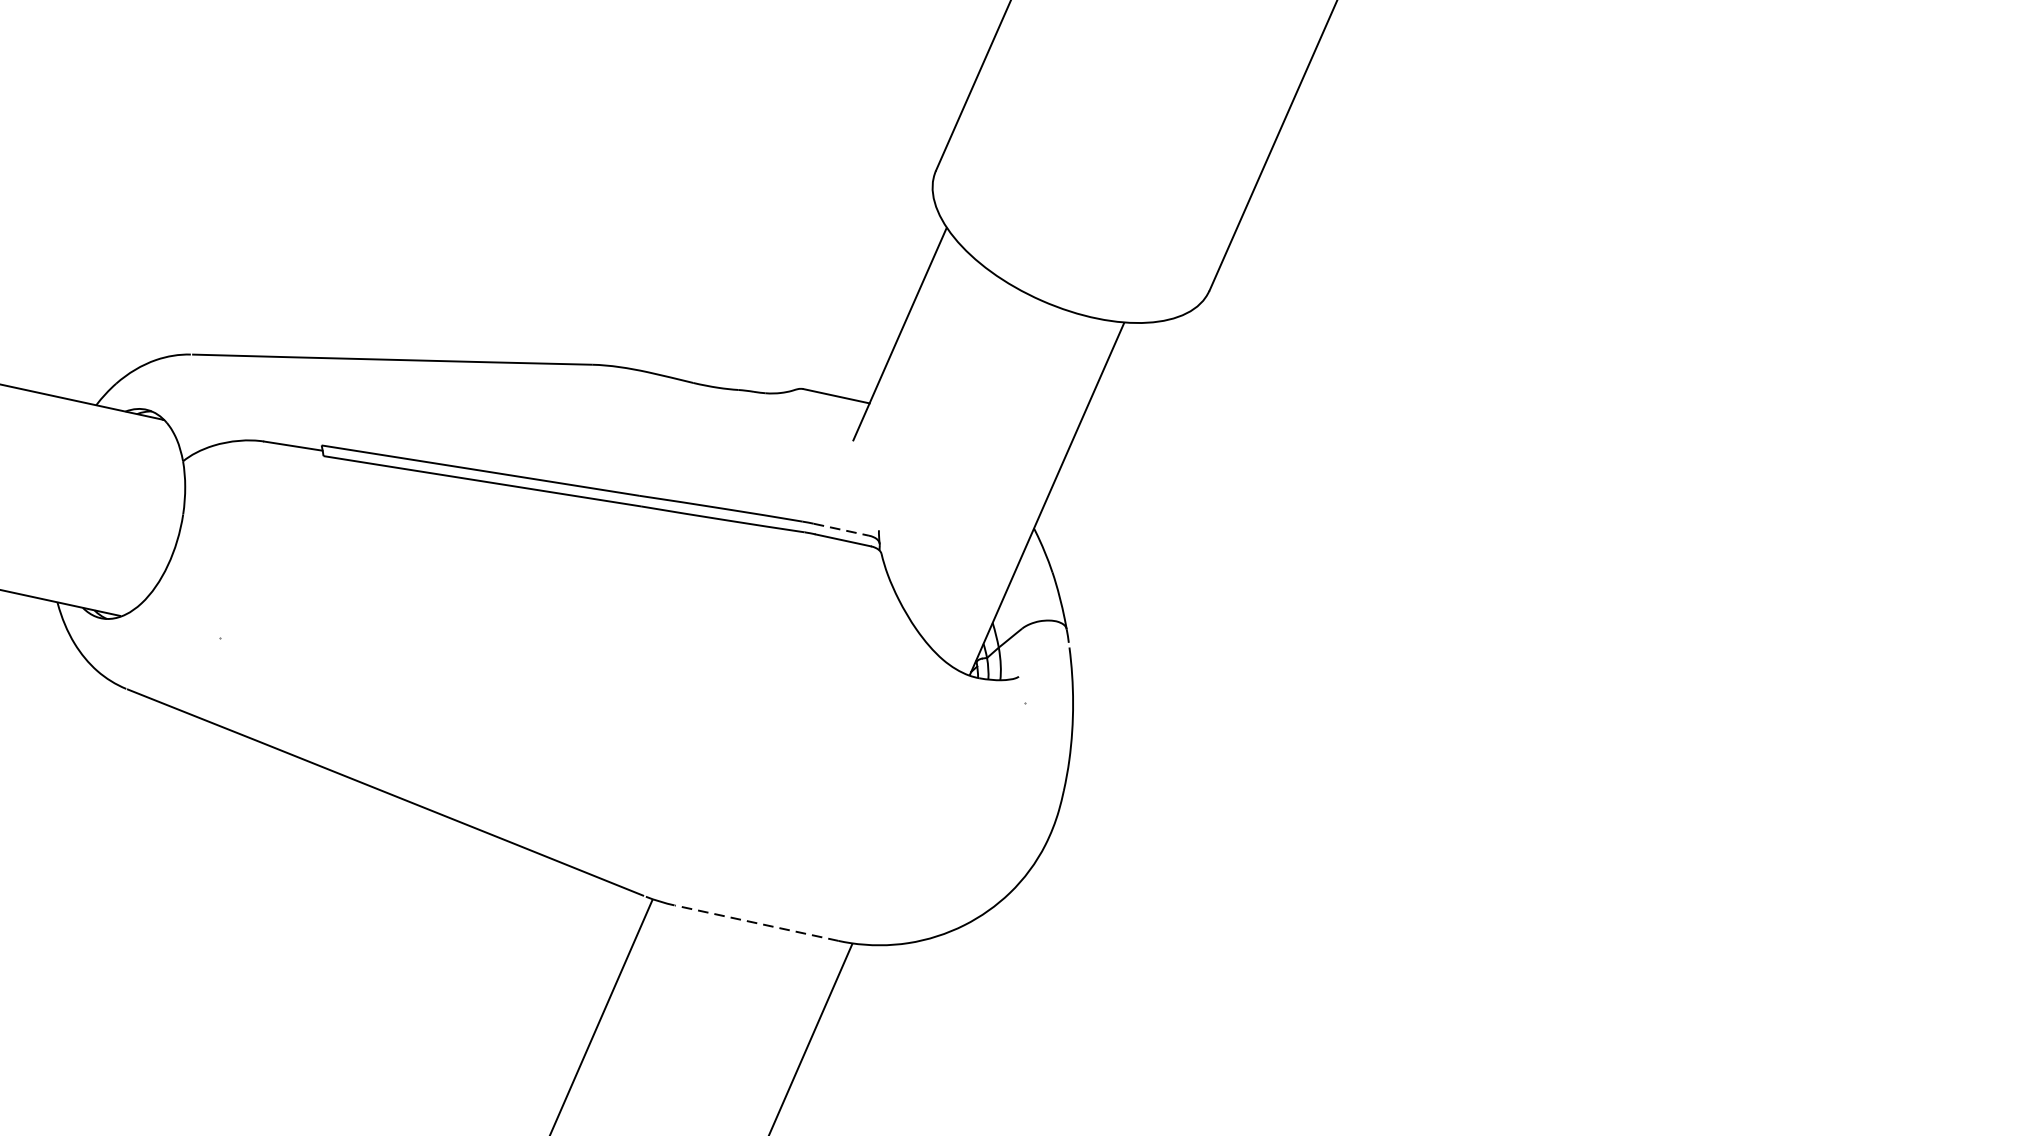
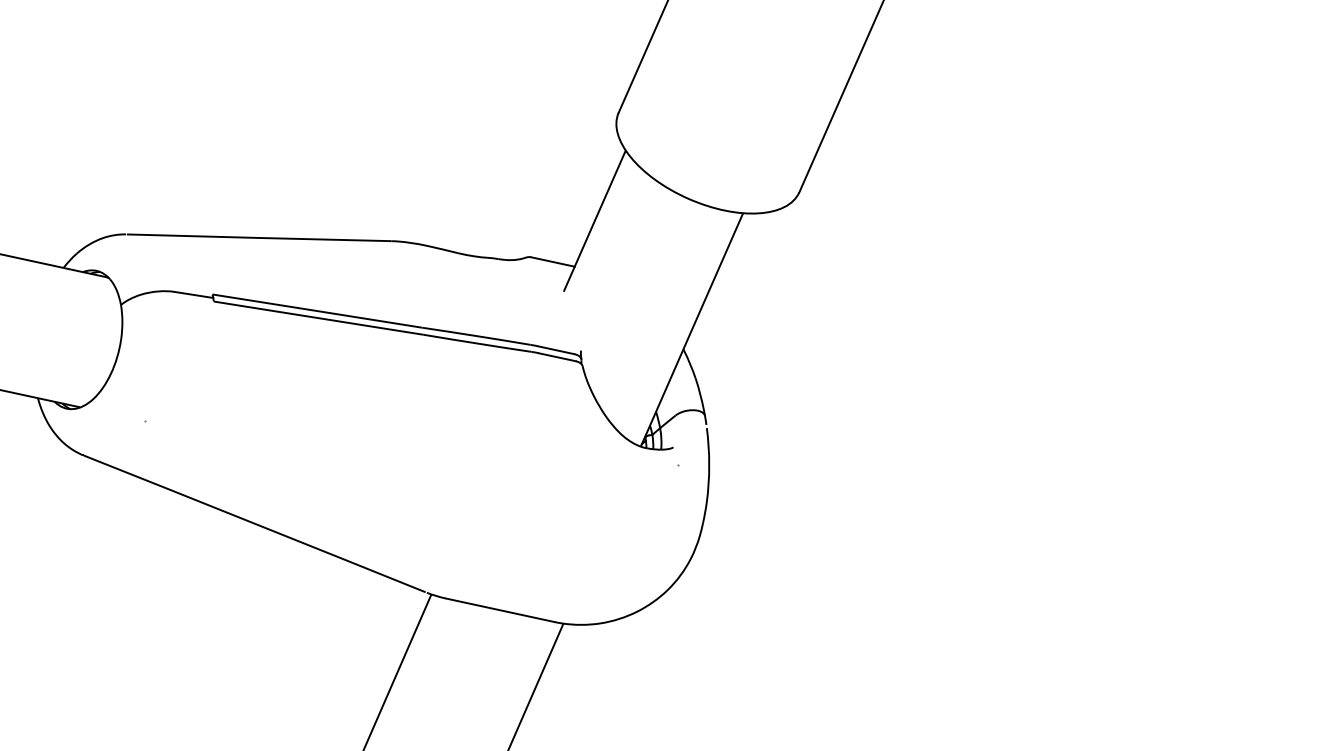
line: (842, 530) -> (556, 350), dashed -> solid
line: (755, 923) -> (499, 610), dashed -> solid

